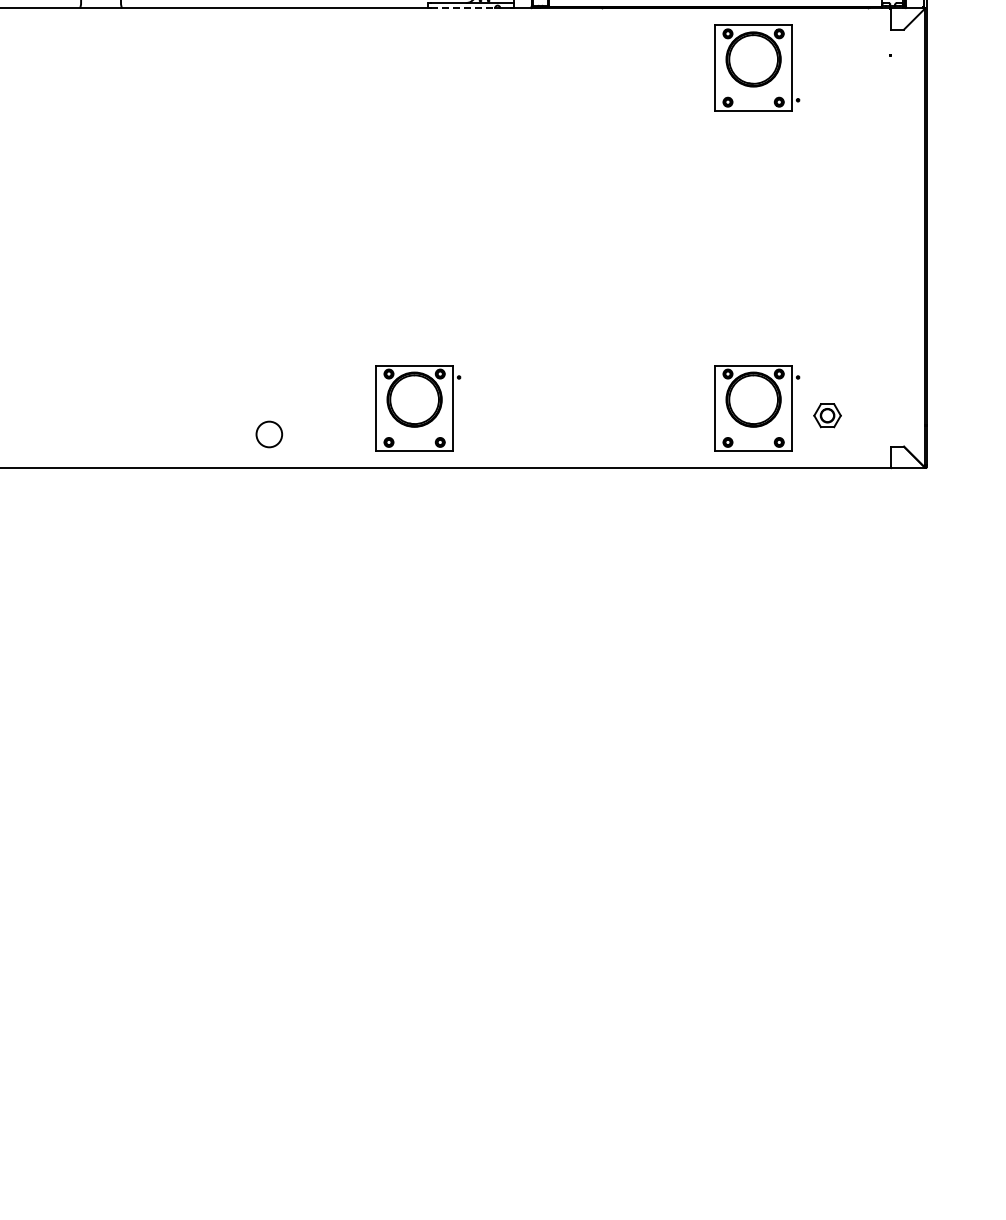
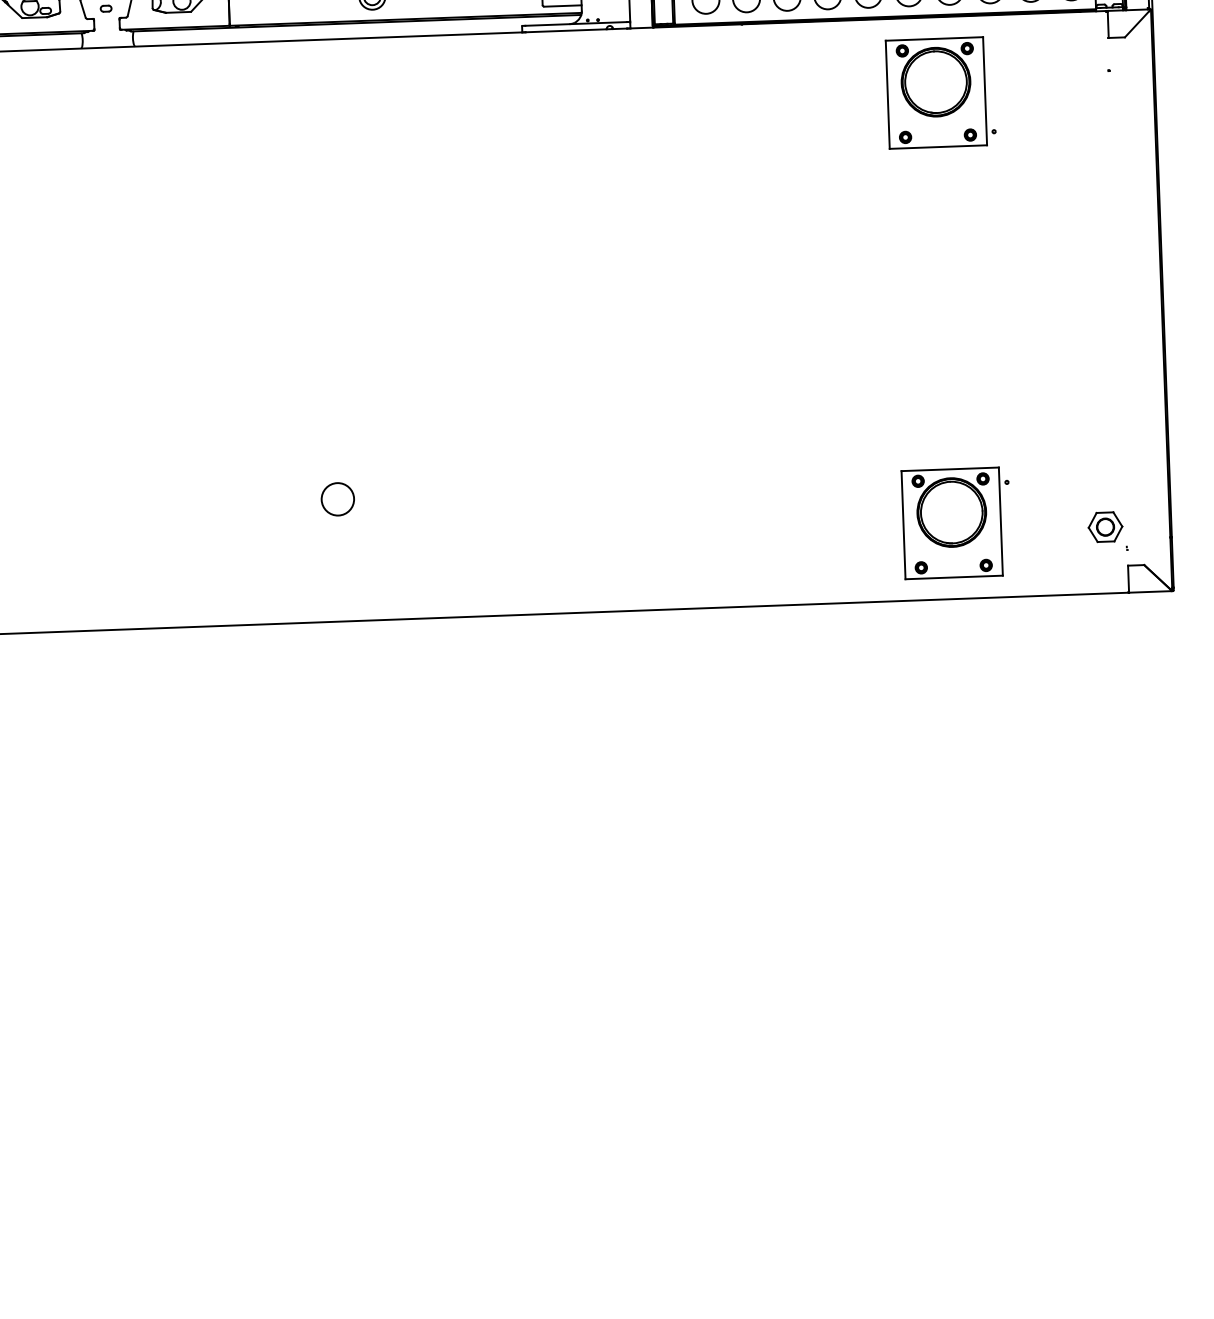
line: (463, 8) -> (566, 31), dashed -> solid
part: (418, 408) -> (528, 539), removed
part: (827, 415) -> (1105, 526), moved
circle: (269, 434) -> (338, 499), moved

